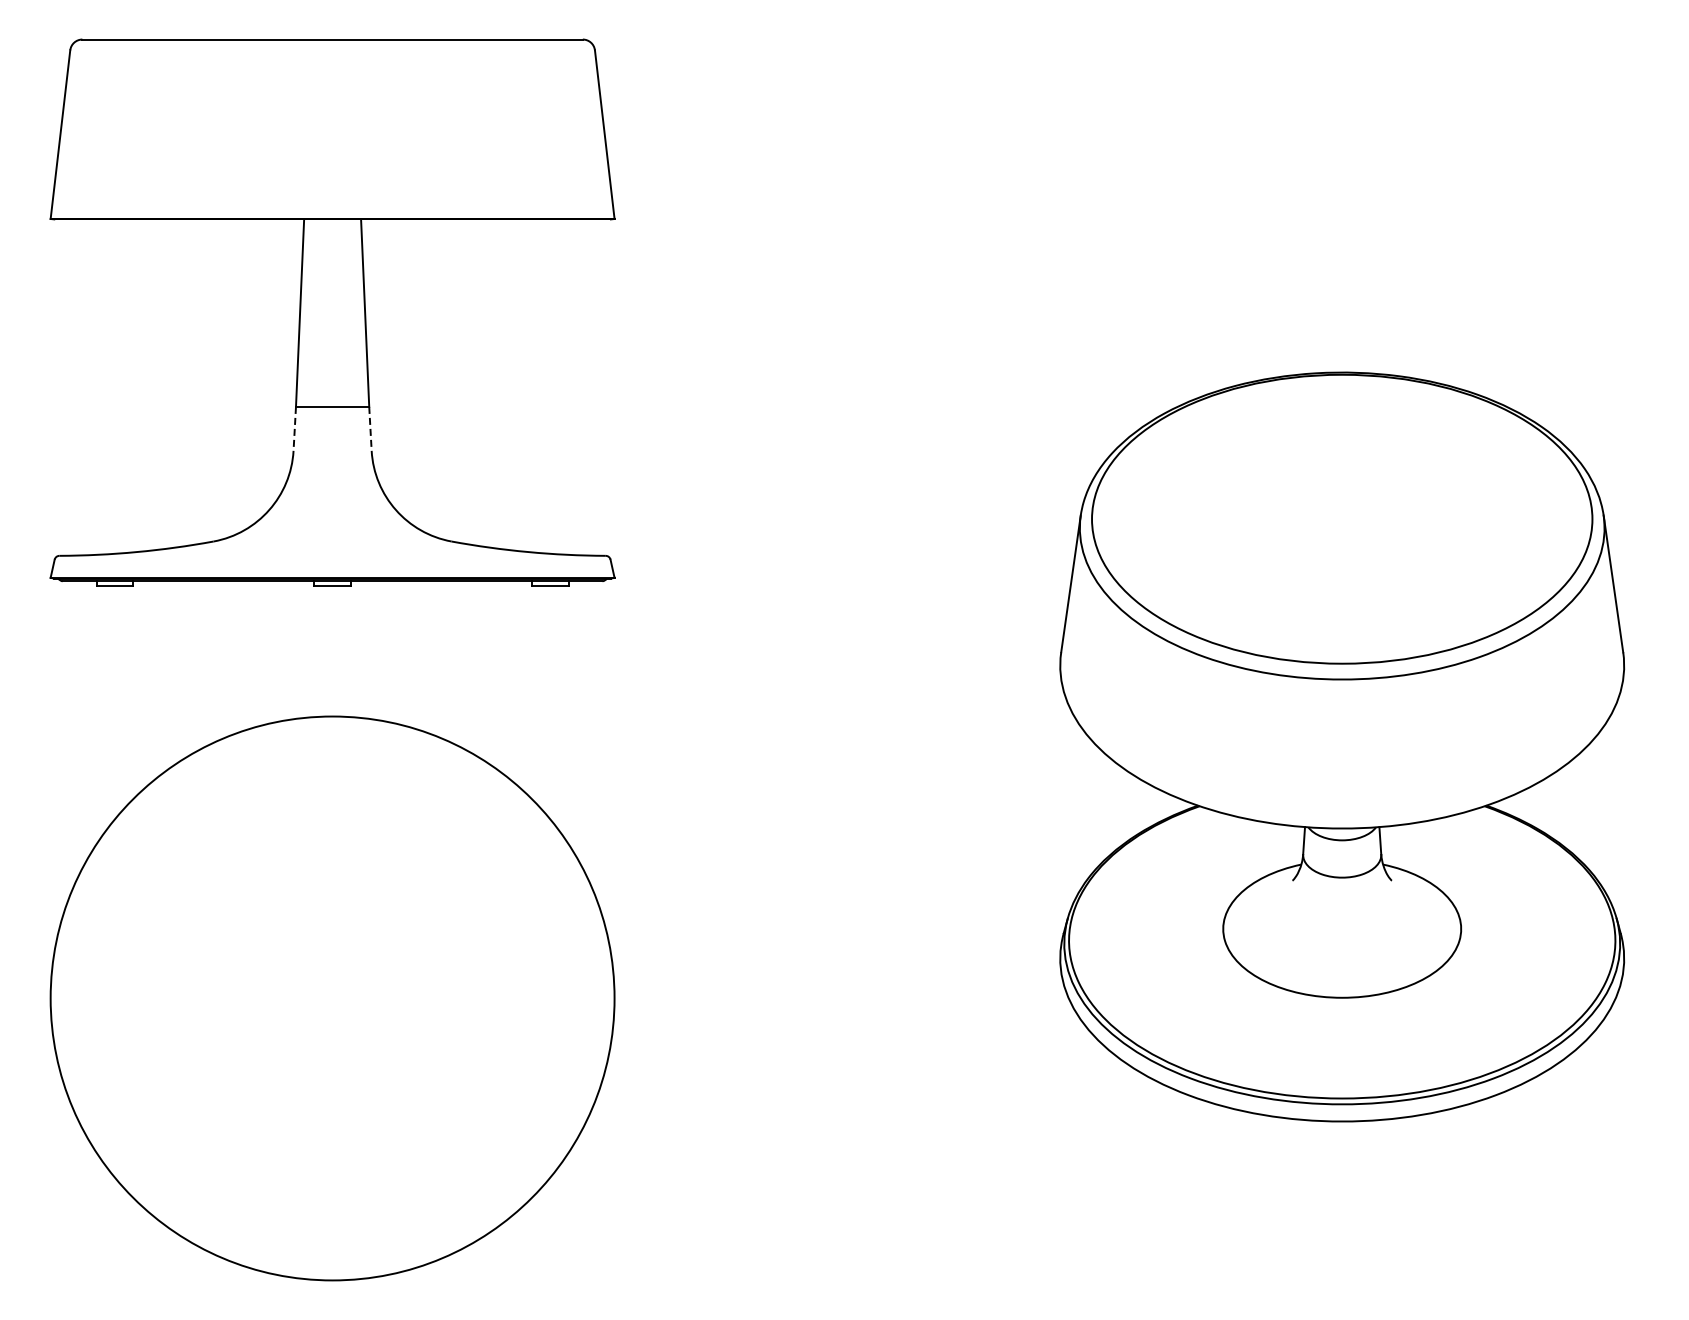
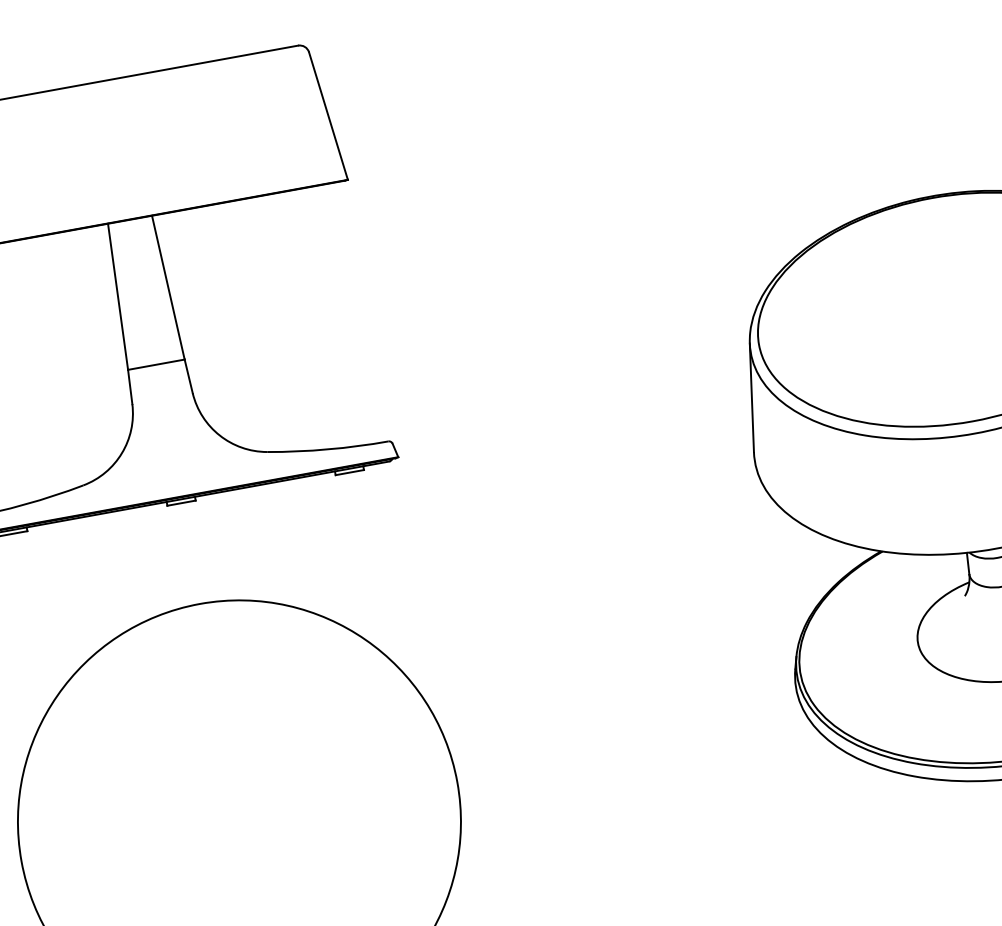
line: (294, 429) -> (130, 387), dashed -> solid
line: (370, 429) -> (188, 376), dashed -> solid

